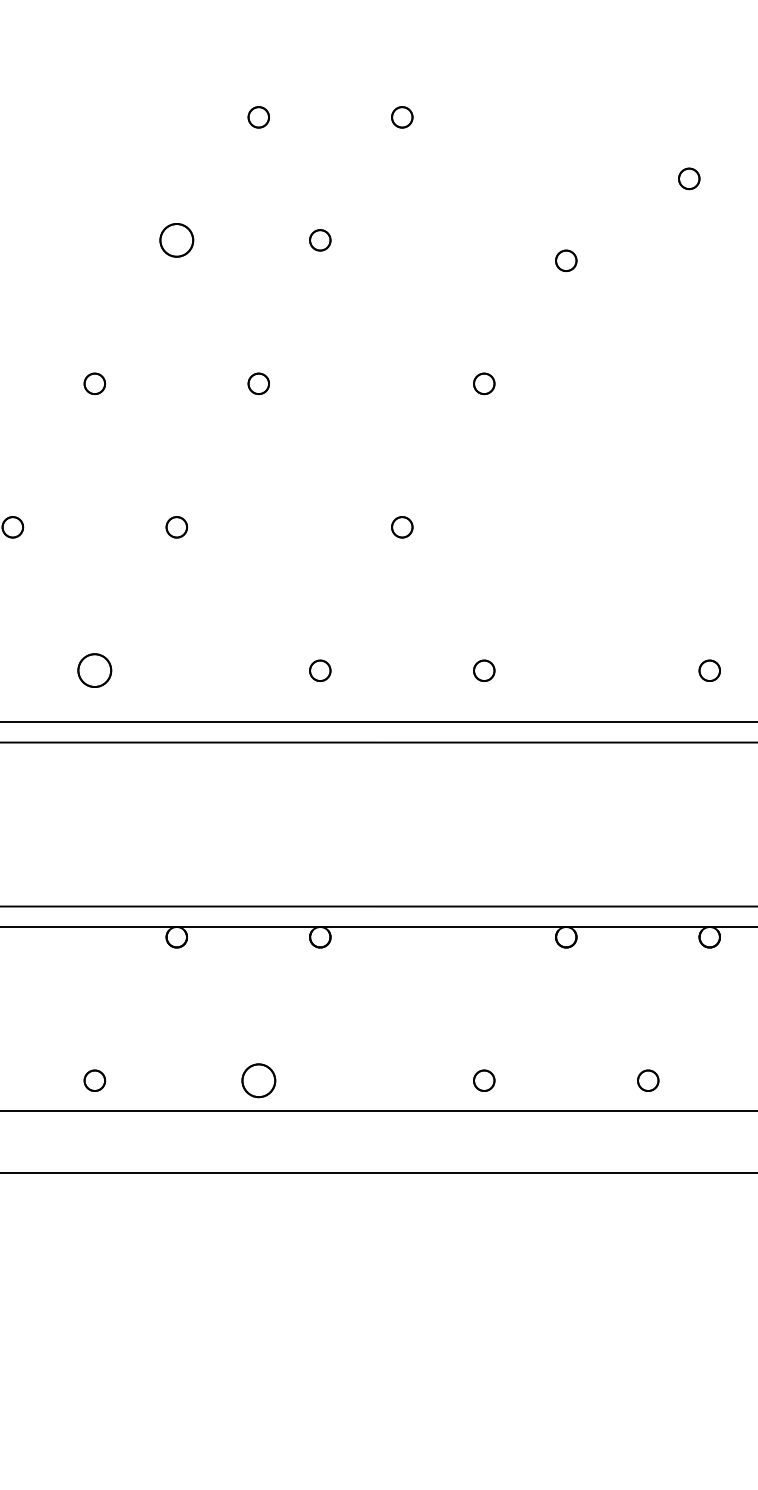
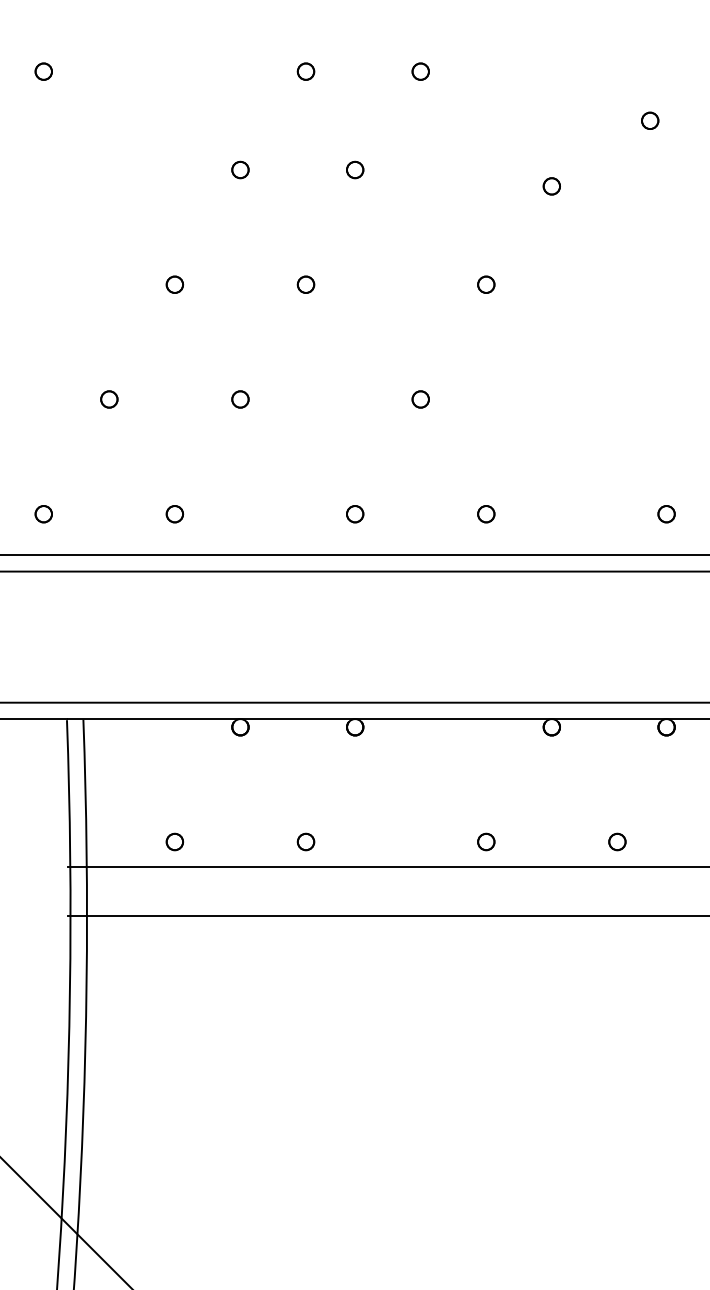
part: (176, 239) -> (240, 169), size x0.62
part: (94, 671) -> (174, 514), size x0.62
part: (258, 1080) -> (305, 841), size x0.62

